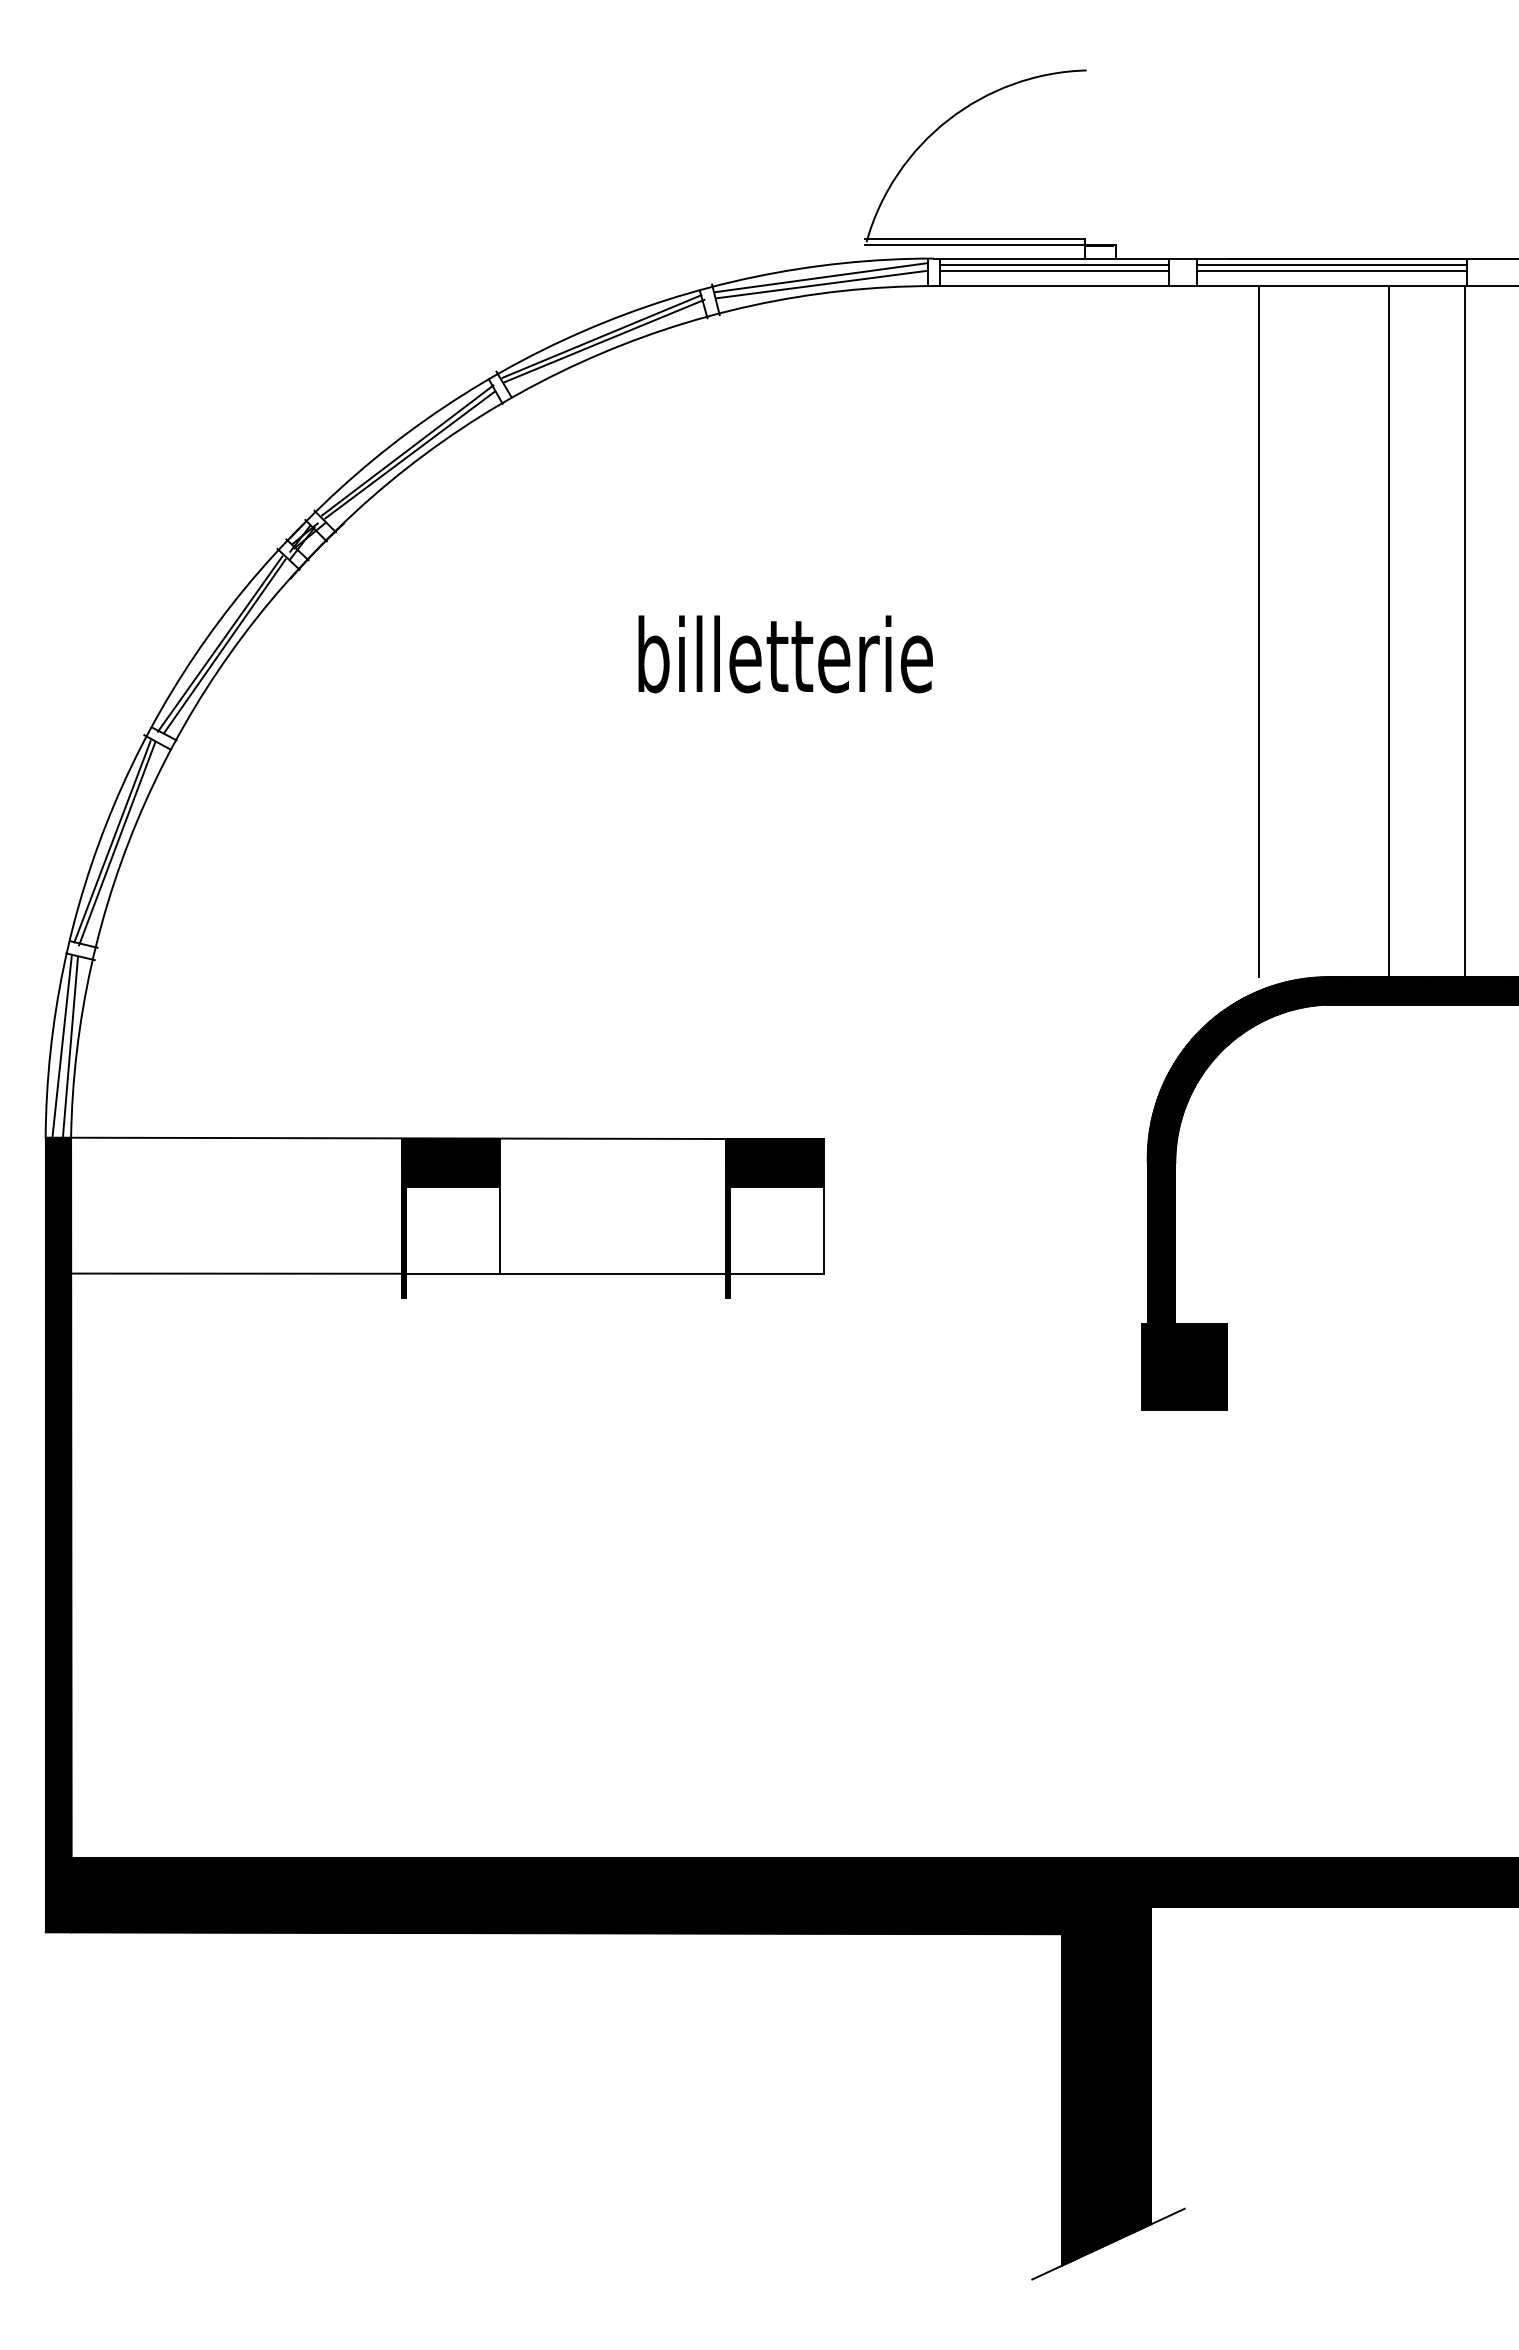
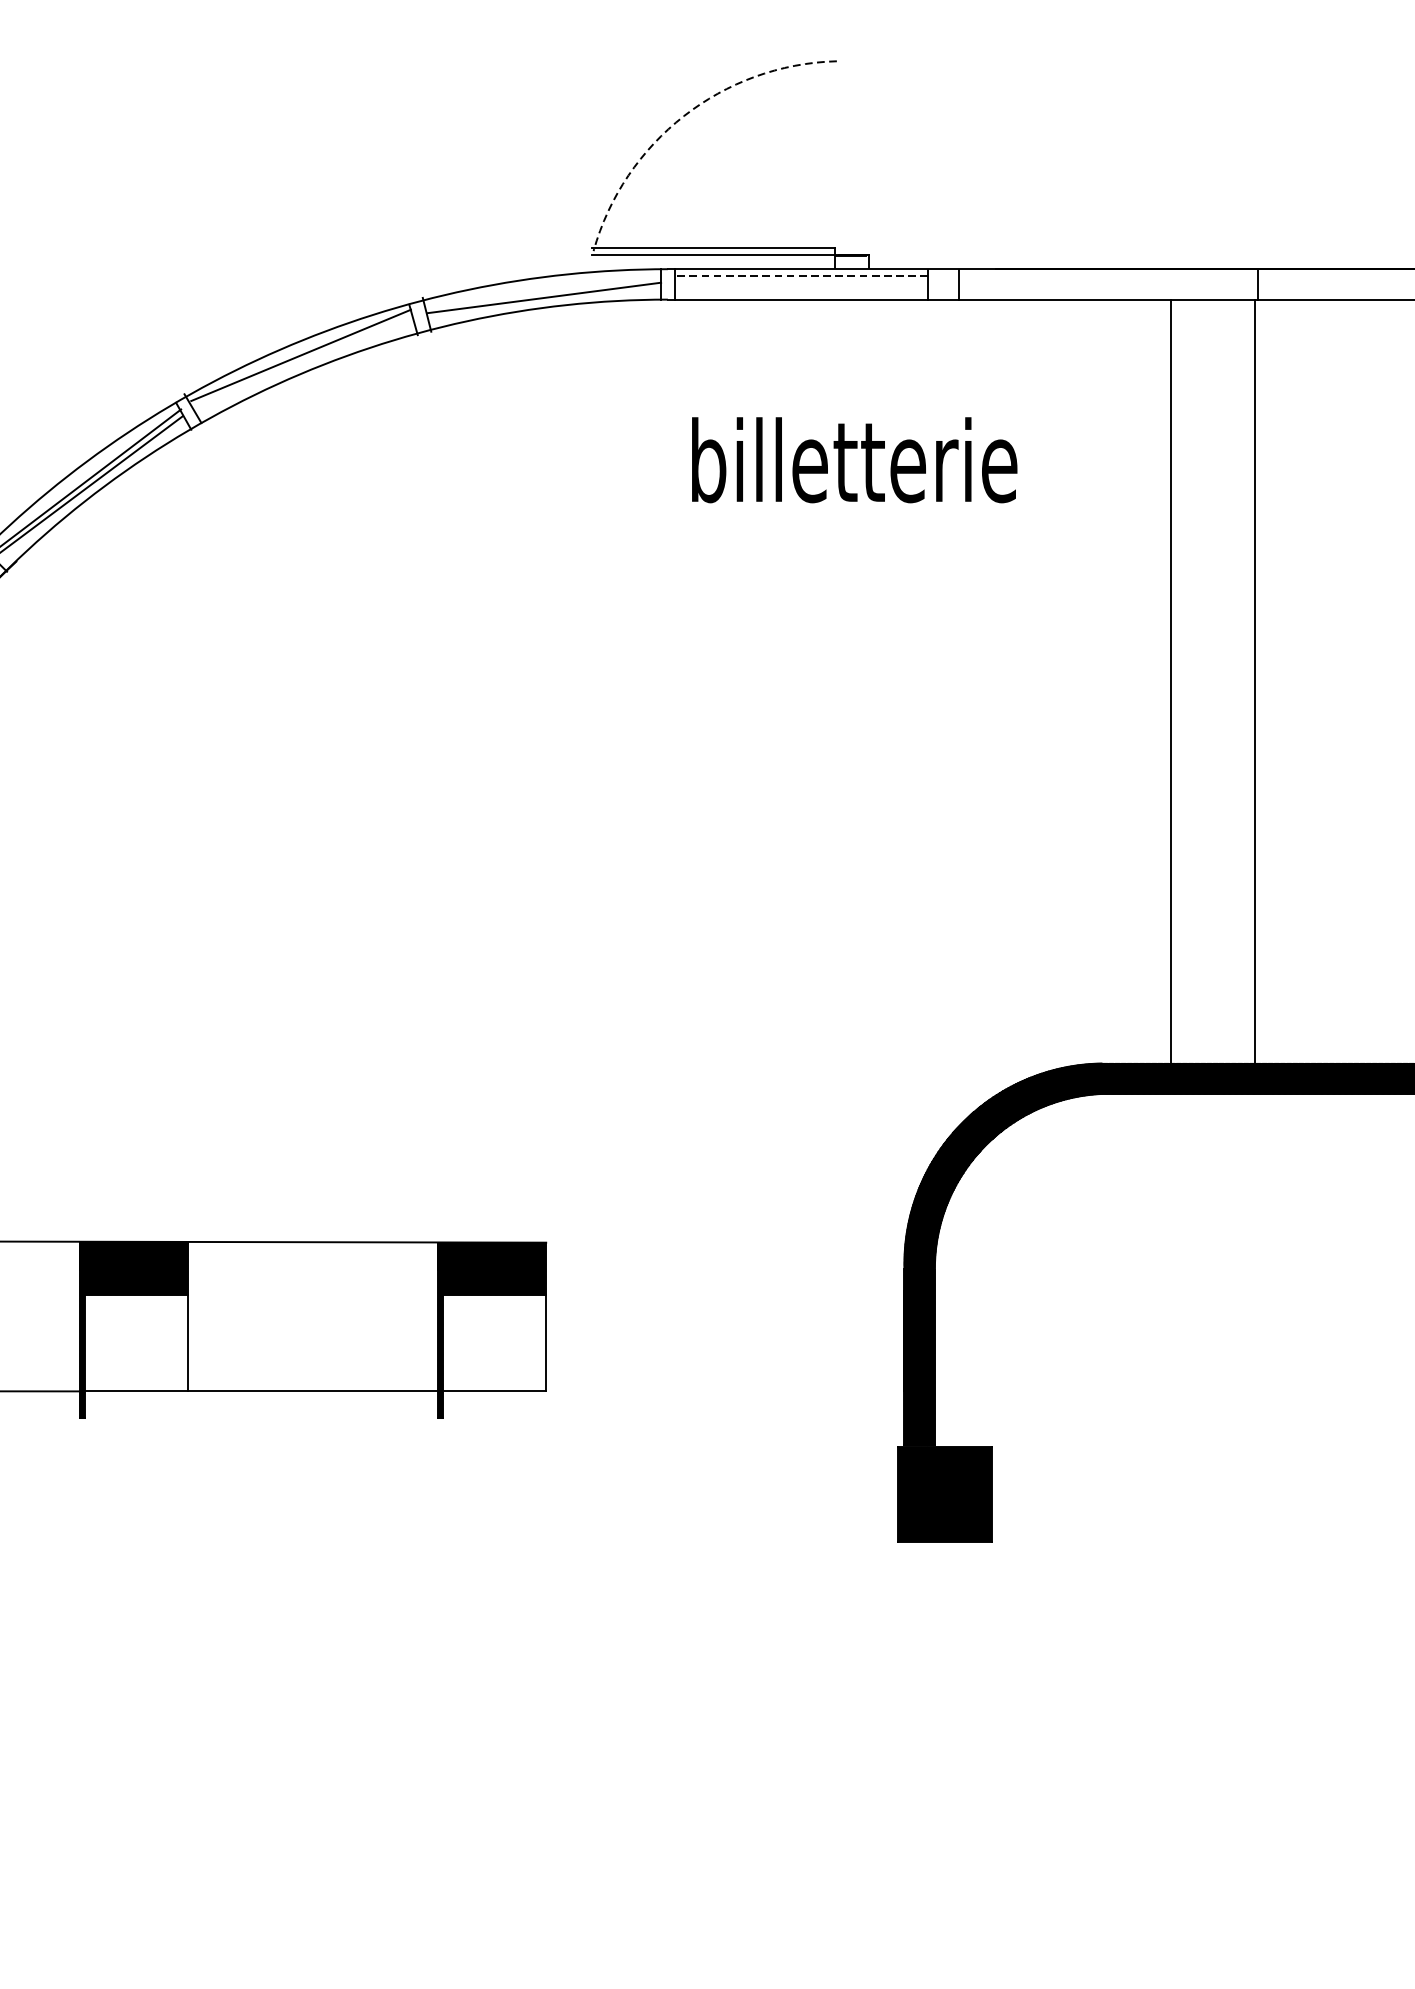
arc: (948, 120) -> (684, 116), solid -> dashed
line: (1054, 264) -> (801, 275), solid -> dashed
line: (1331, 264) -> (1107, 275), removed
line: (1054, 270) -> (801, 282), removed
line: (1331, 270) -> (1107, 282), removed
line: (821, 277) -> (543, 290), removed
line: (604, 340) -> (303, 359), removed
line: (1259, 631) -> (1027, 681), removed
text: (785, 654) -> (854, 460), moved

